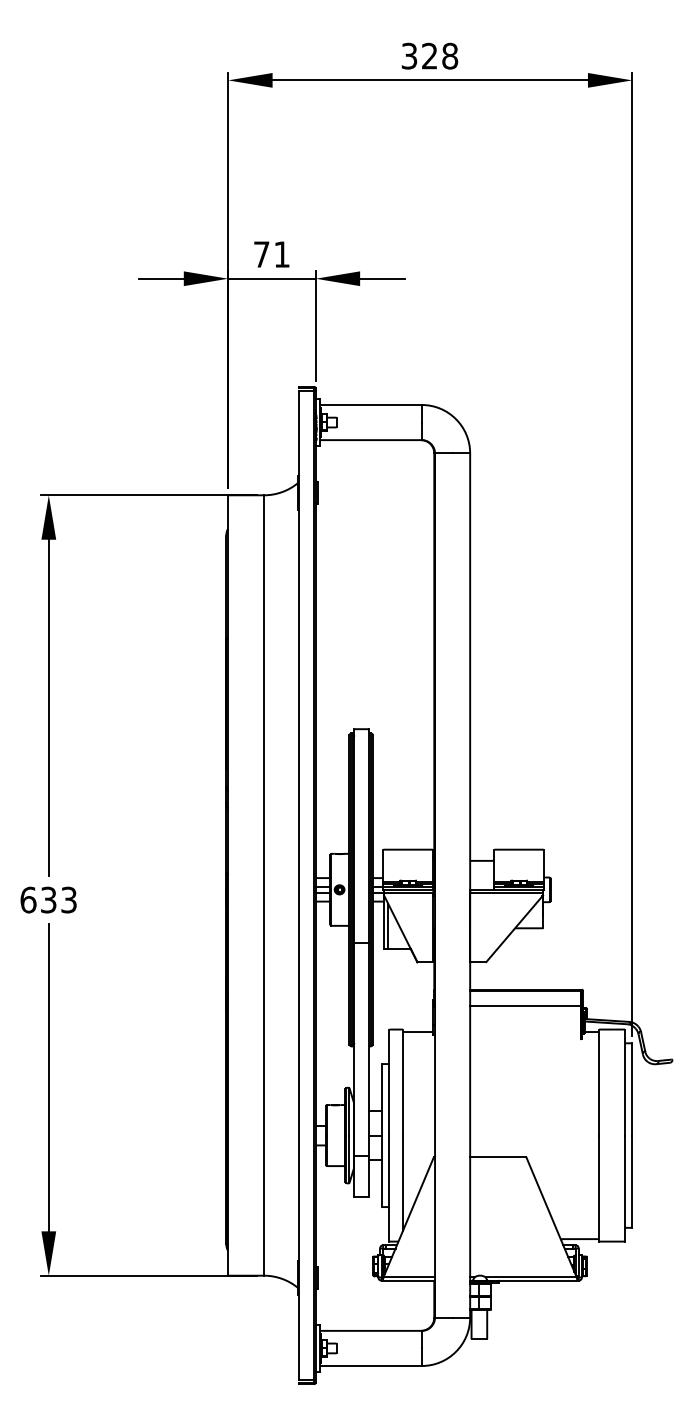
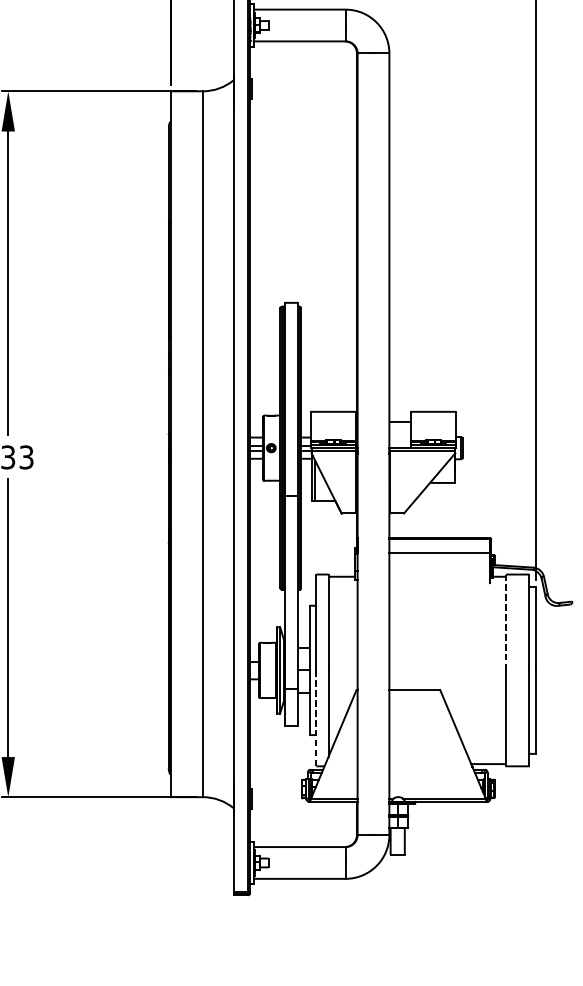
line: (599, 1082) -> (506, 622), solid -> dashed
line: (389, 1188) -> (316, 718), solid -> dashed

